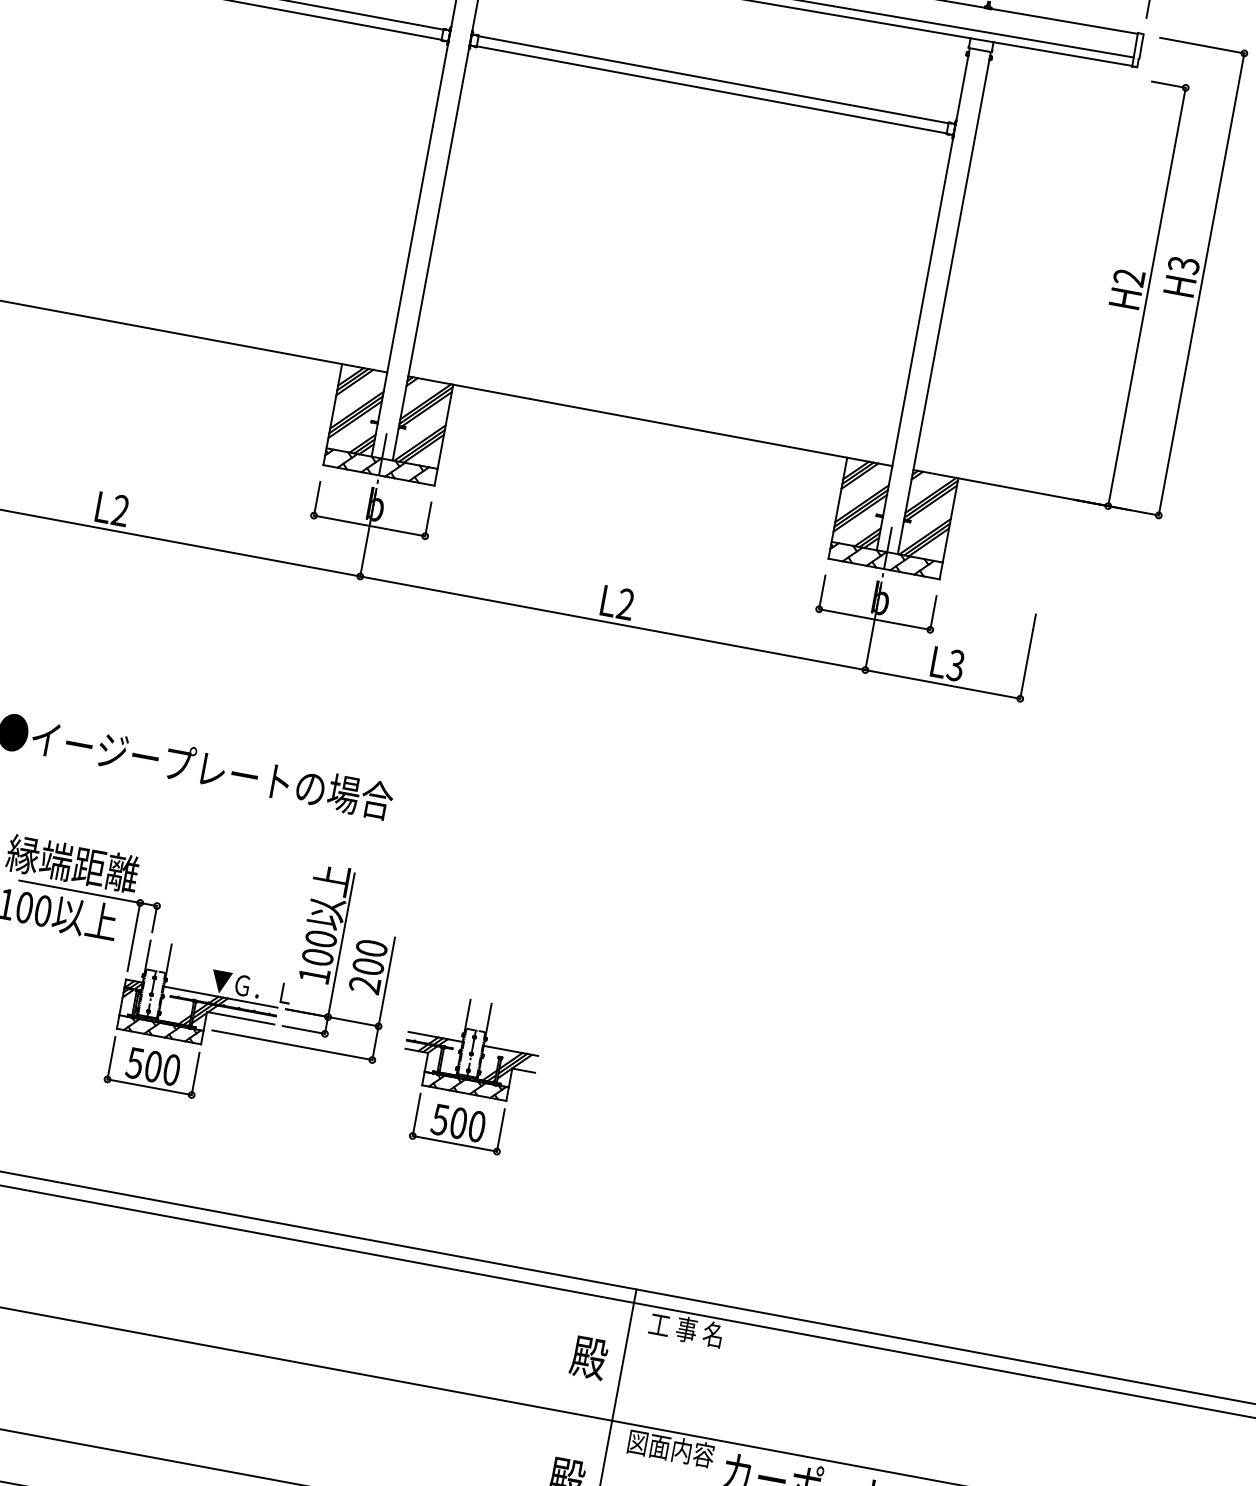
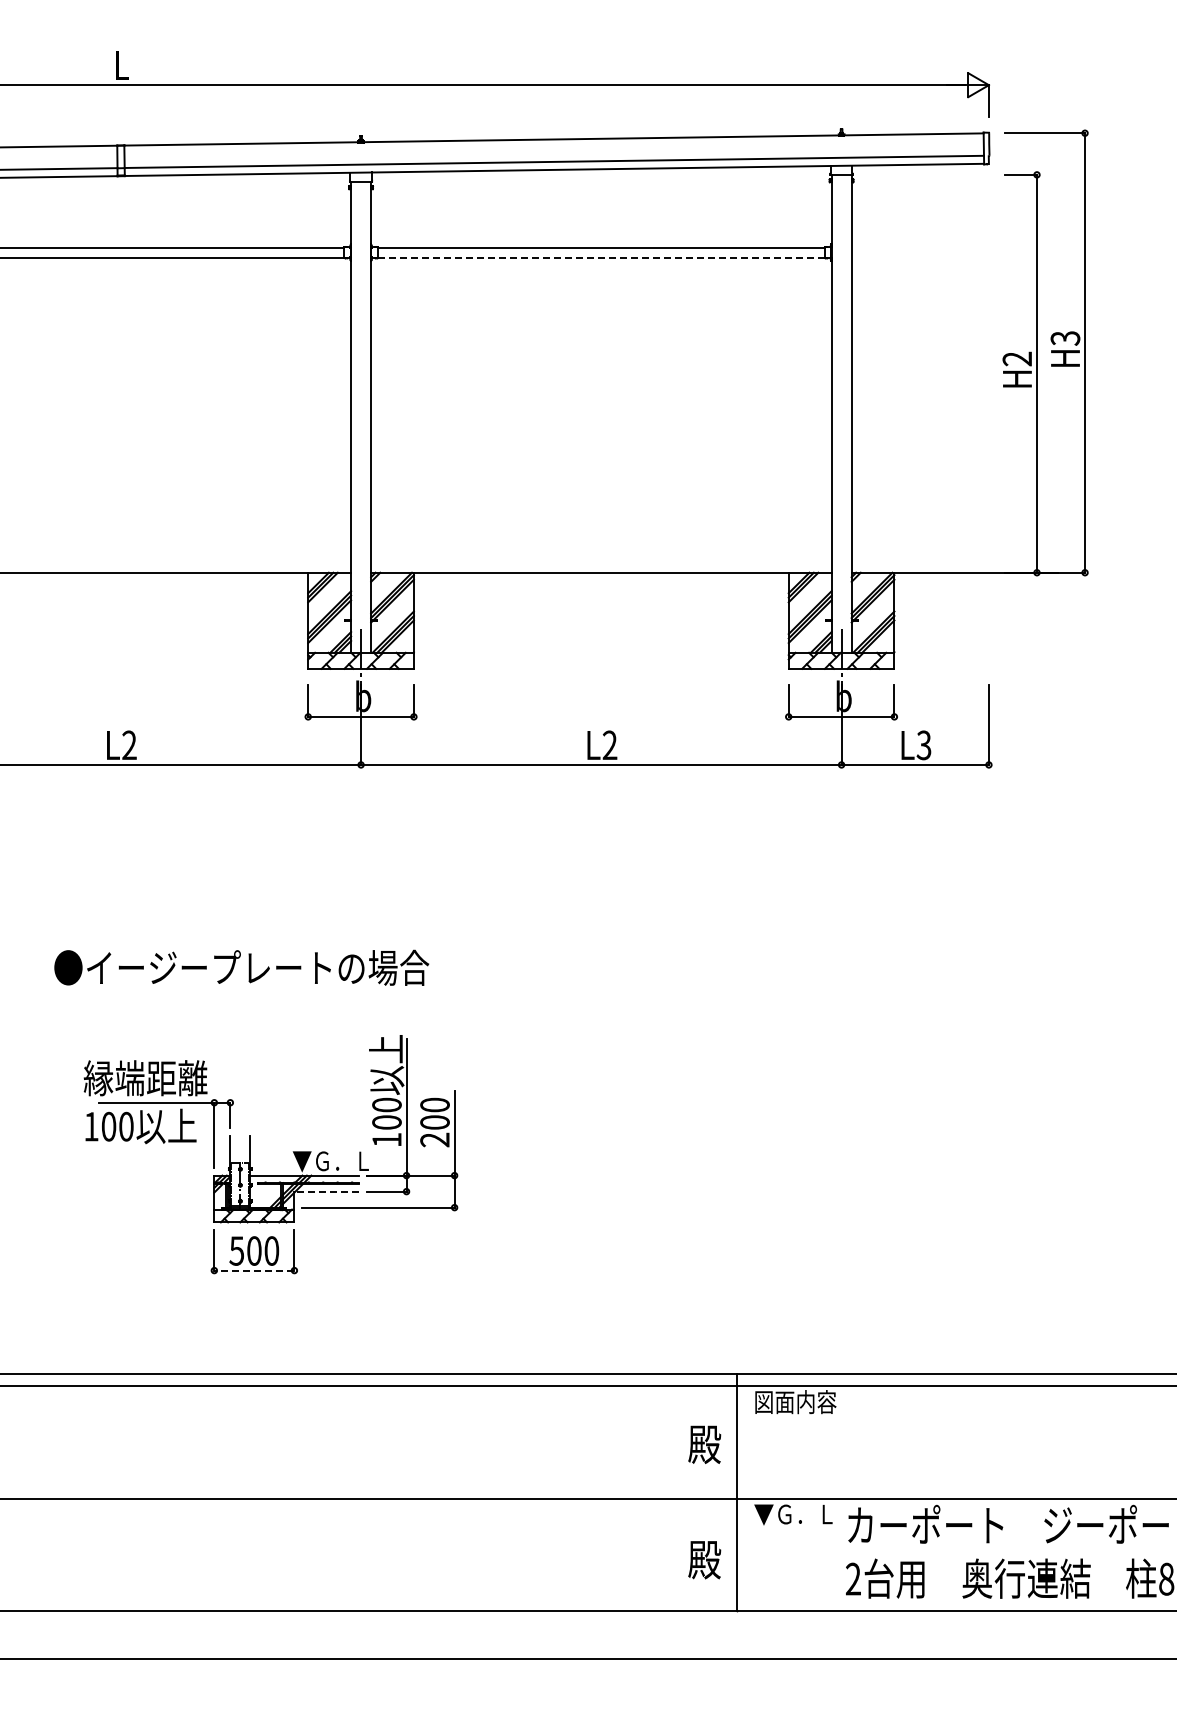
line: (711, 89) -> (601, 257), solid -> dashed
line: (239, 1017) -> (325, 1191), solid -> dashed
part: (467, 1074) -> (544, 1204), removed
line: (148, 1086) -> (253, 1270), solid -> dashed
text: (692, 1331) -> (795, 1402), 工 事 名 -> 図面内容
text: (670, 1449) -> (795, 1514), 図面内容 -> ▼Ｇ．Ｌ

